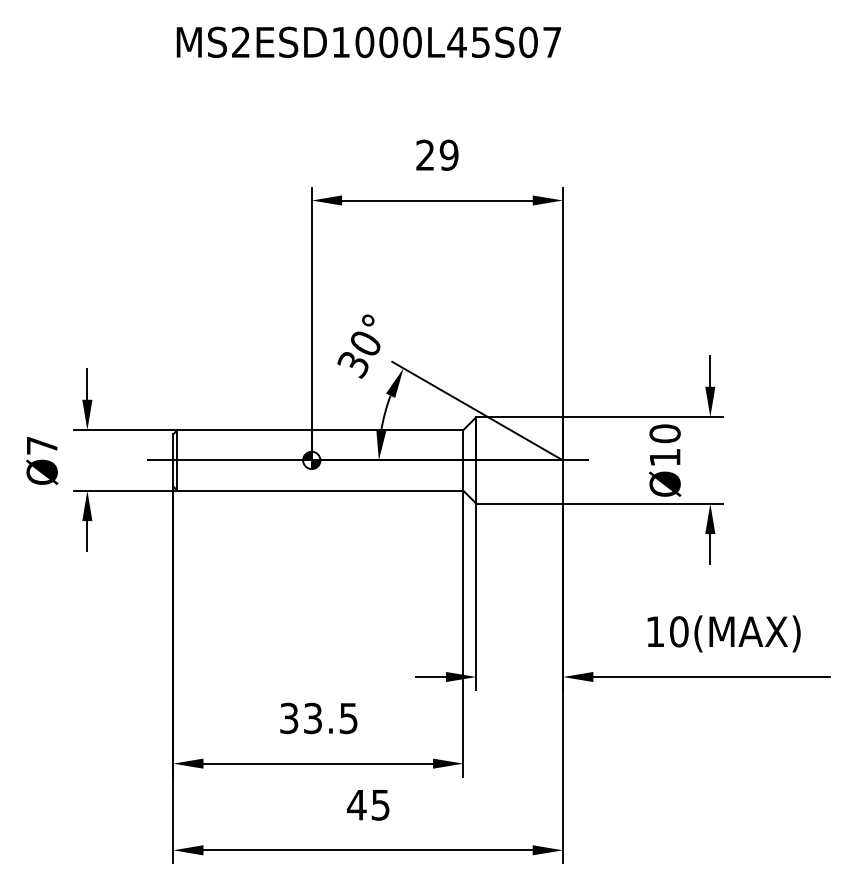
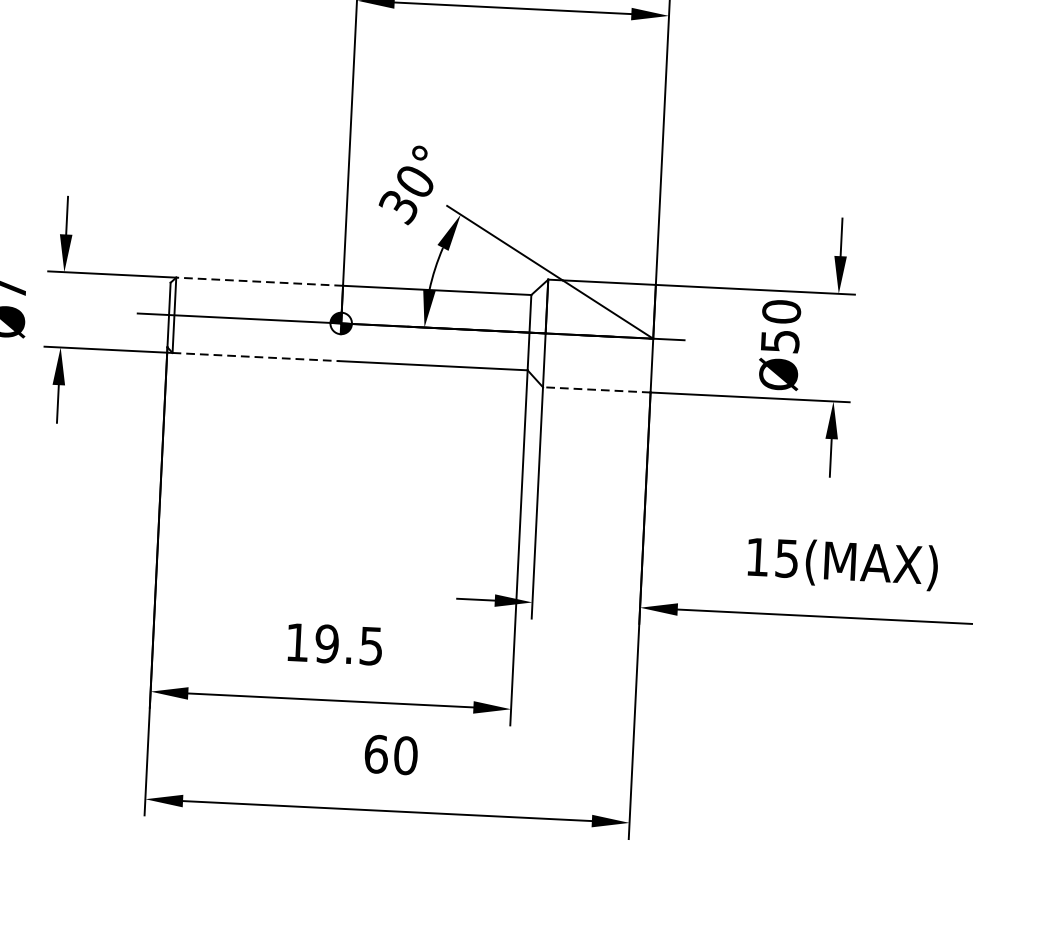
line: (244, 430) -> (259, 282), solid -> dashed
text: (665, 457) -> (780, 341), Ø10 -> Ø50
line: (245, 490) -> (257, 356), solid -> dashed
line: (519, 503) -> (596, 389), solid -> dashed
text: (679, 631) -> (787, 558), 10(MAX) -> 15(MAX)
text: (301, 718) -> (312, 643), 33.5 -> 19.5
text: (368, 804) -> (390, 754), 45 -> 60

